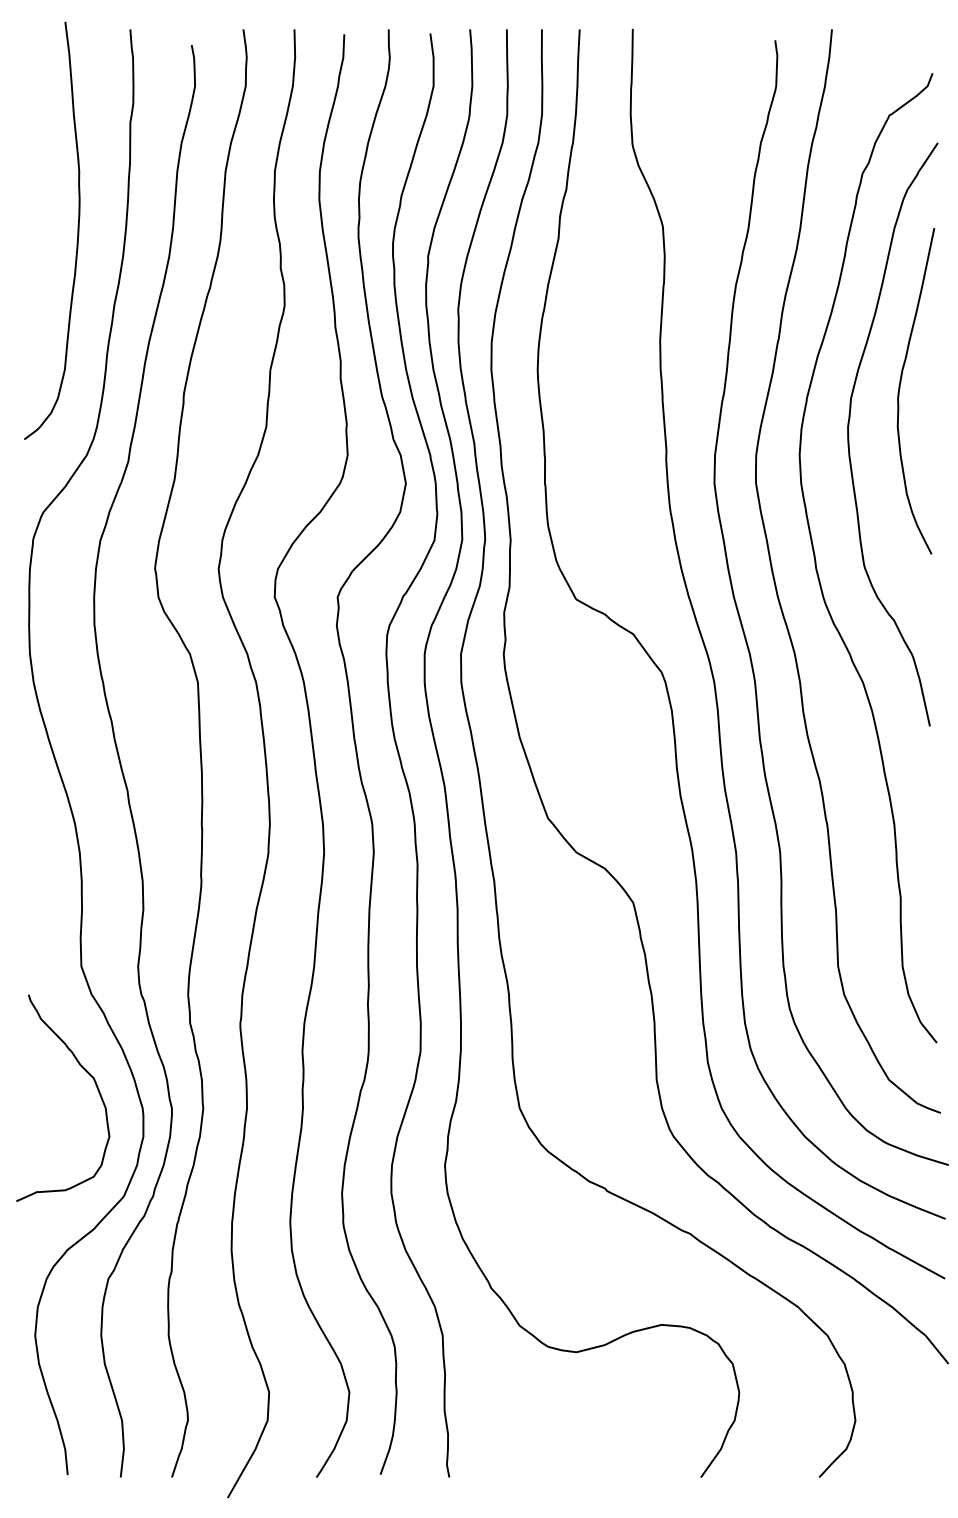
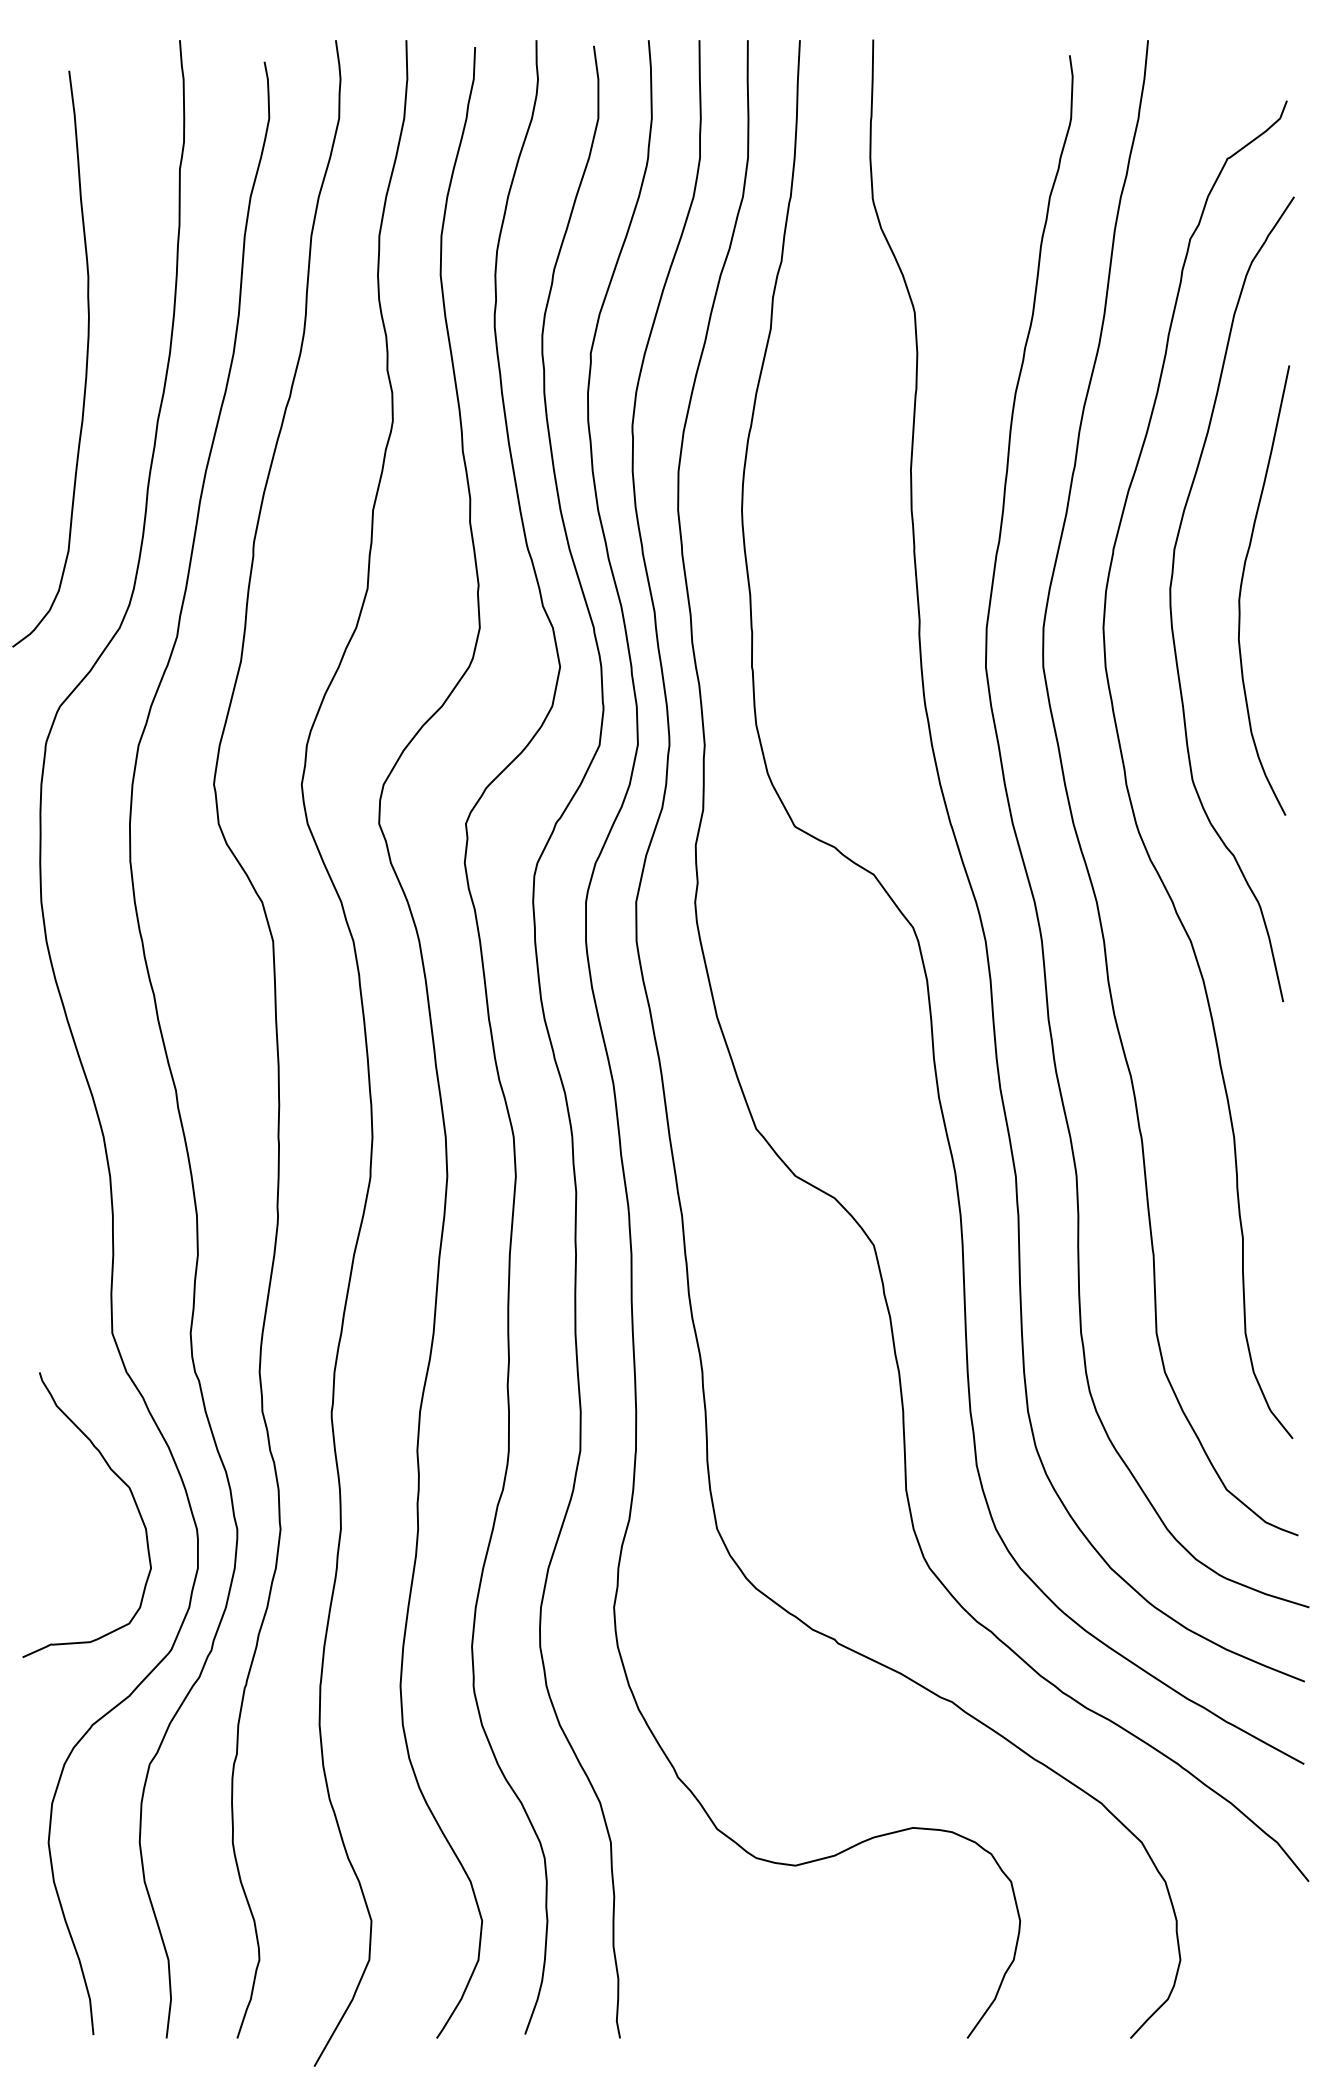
curve: (77, 230) -> (86, 358), moved
curve: (900, 386) -> (1242, 584), moved

